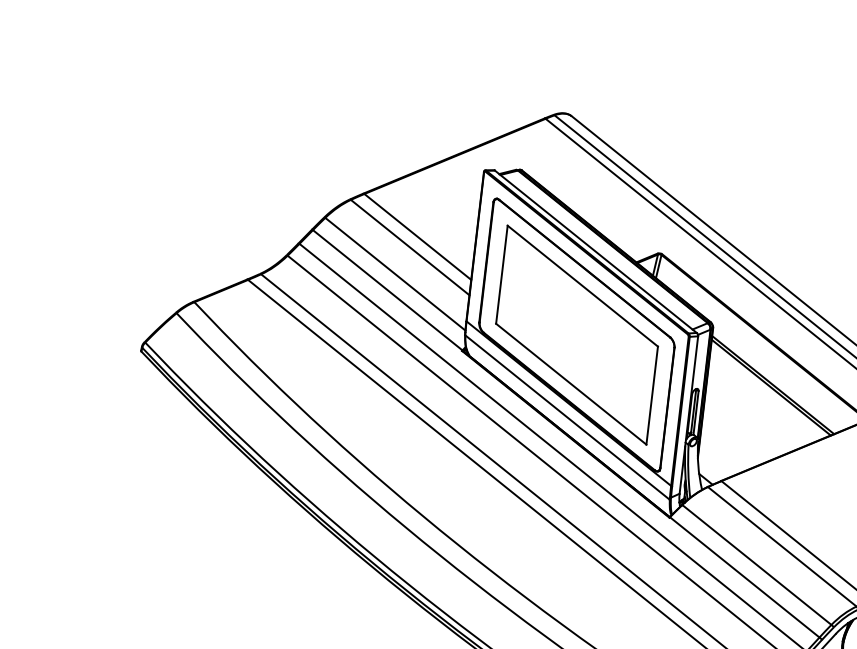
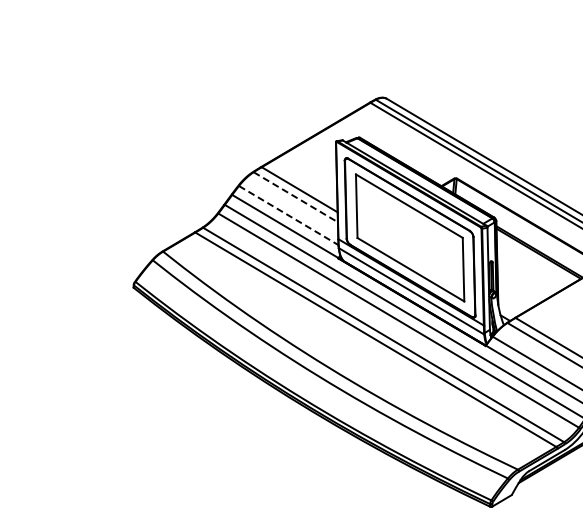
line: (409, 247) -> (295, 197), solid -> dashed
line: (394, 274) -> (288, 215), solid -> dashed

